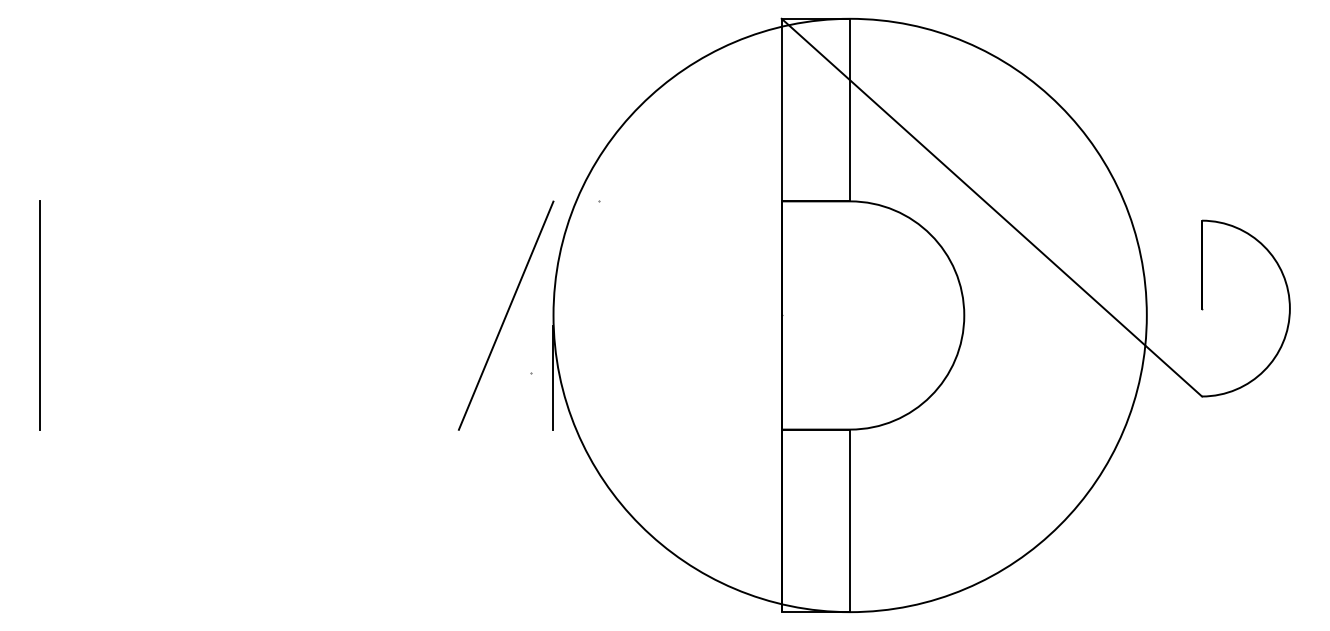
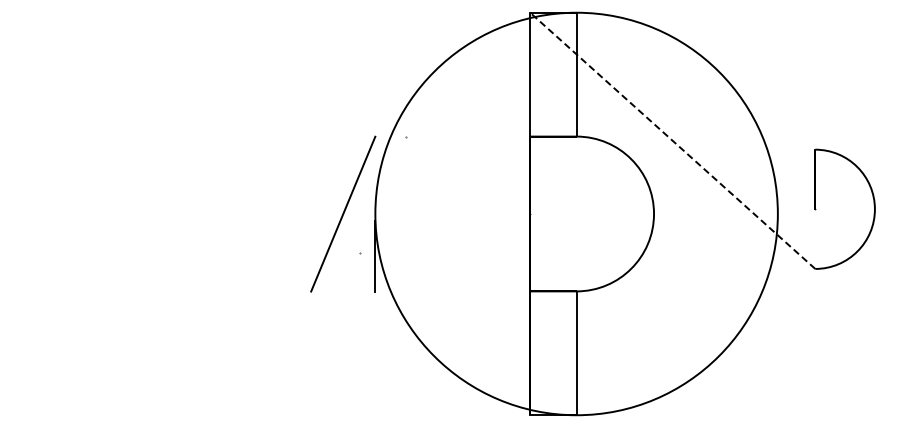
line: (991, 207) -> (672, 140), solid -> dashed
line: (40, 314) -> (27, 213), removed

